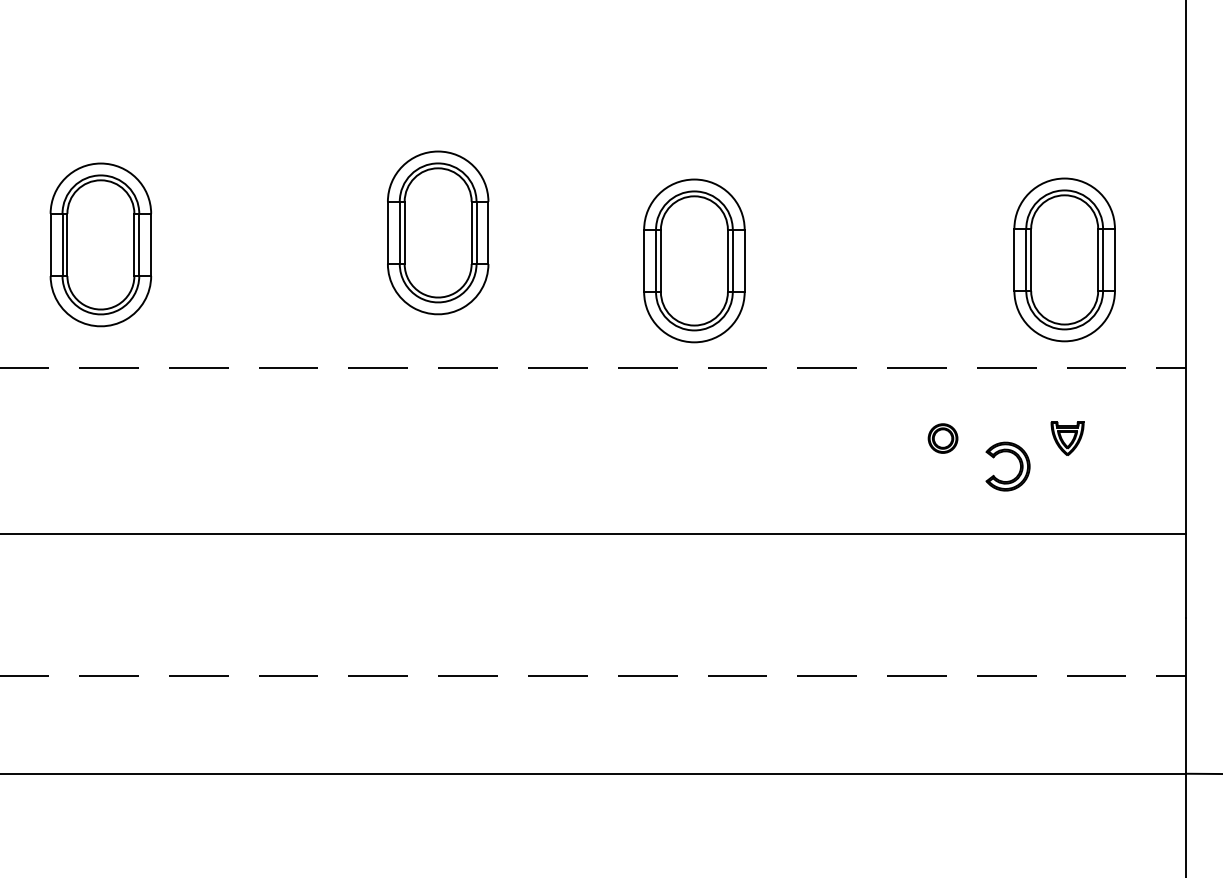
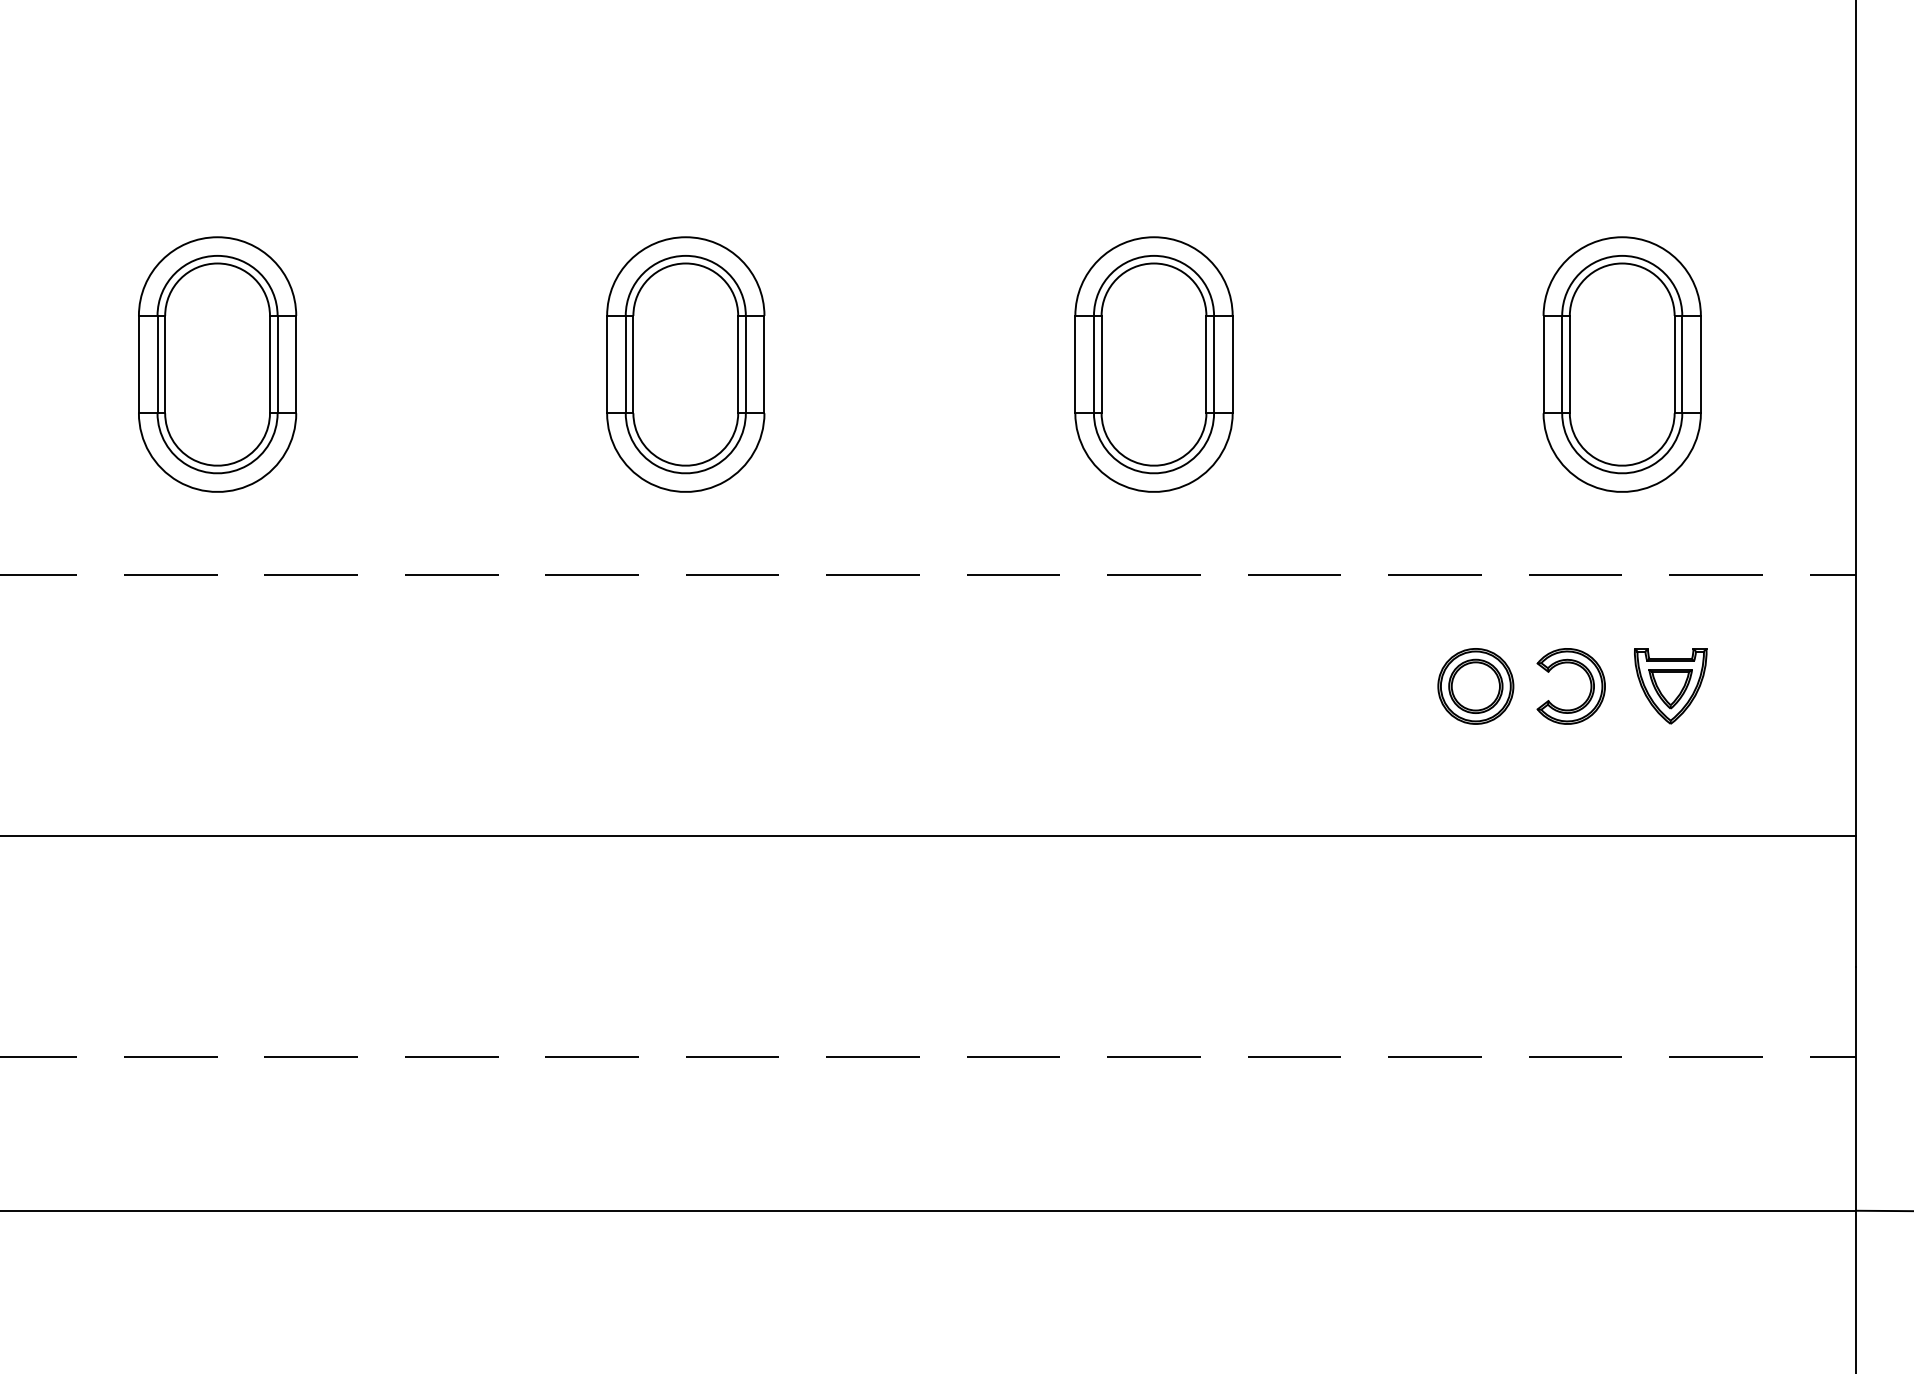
part: (100, 244) -> (216, 363), moved
part: (1064, 259) -> (1621, 363), moved
part: (694, 260) -> (1154, 363), moved
part: (942, 438) -> (1474, 686), size x1.67
part: (1067, 438) -> (1670, 686), size x1.43
part: (1019, 464) -> (1589, 683), moved

